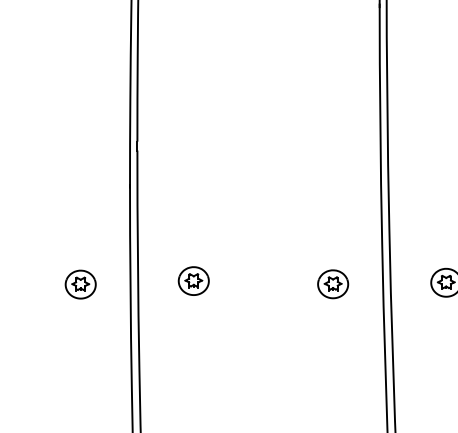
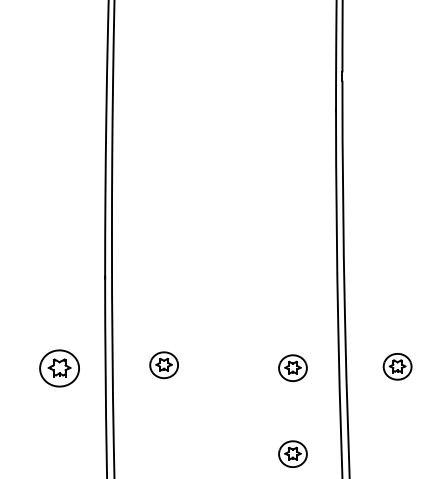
part: (80, 284) -> (59, 368), size x1.4
part: (332, 376) -> (292, 453), added

